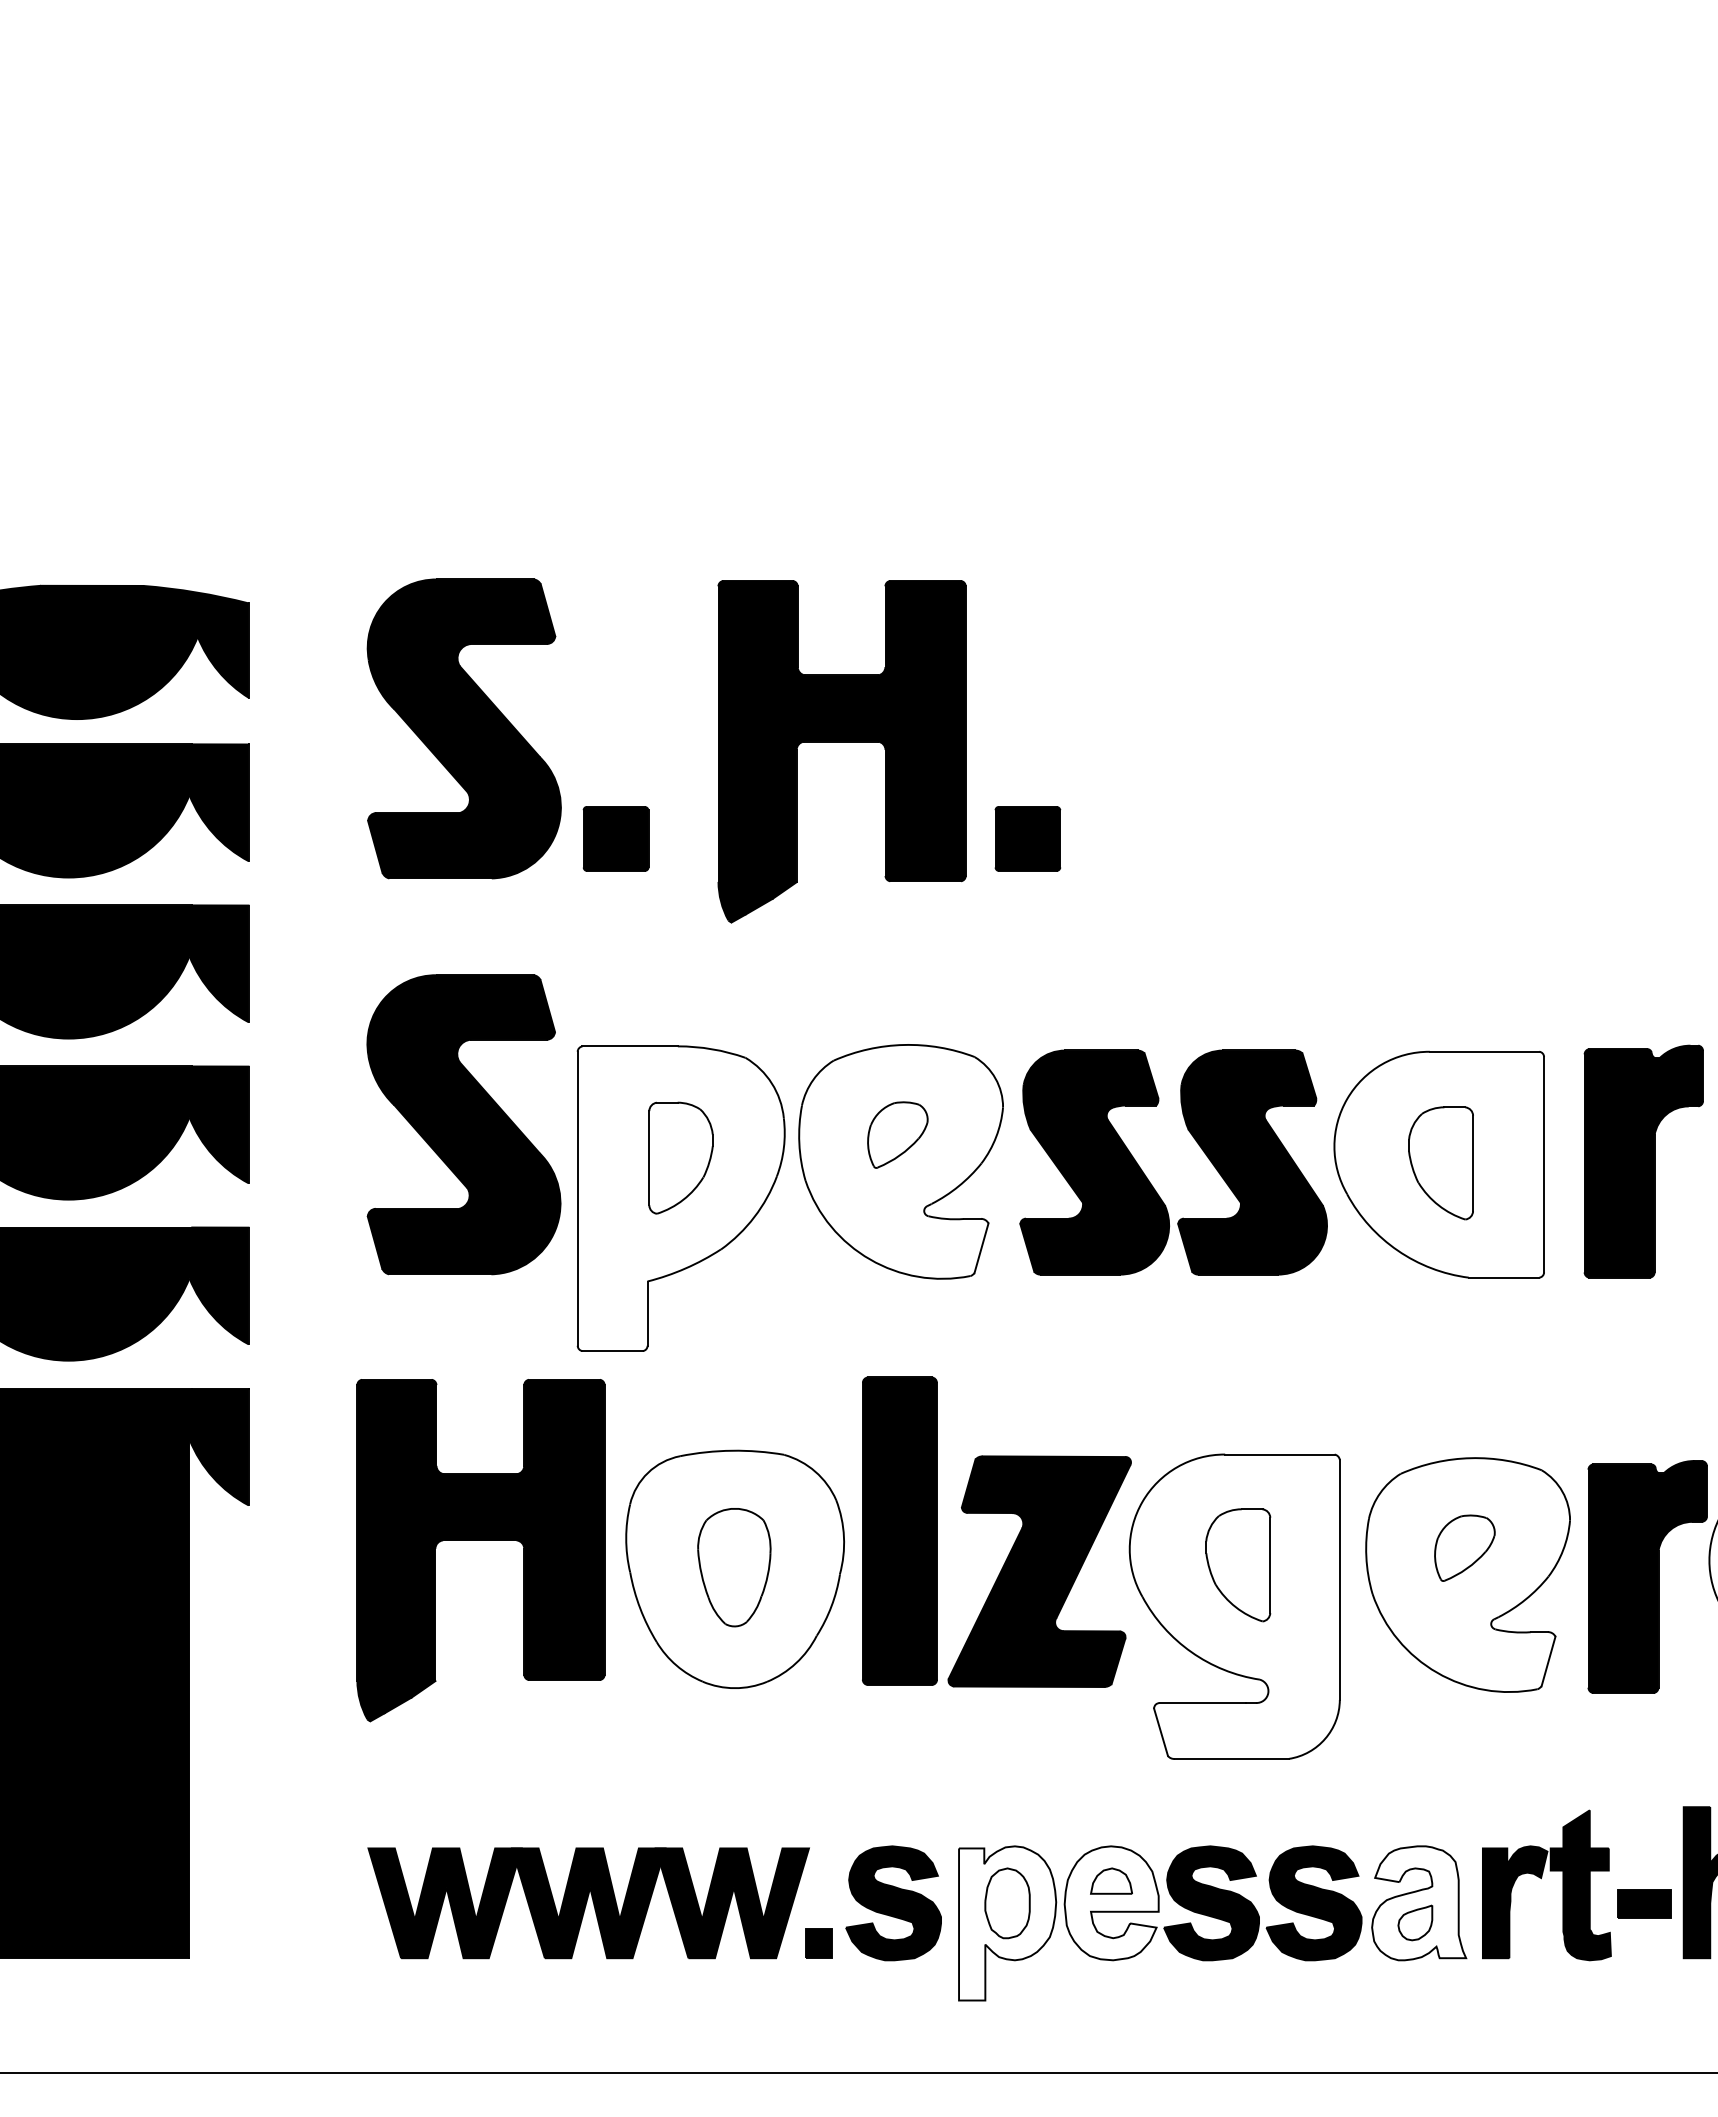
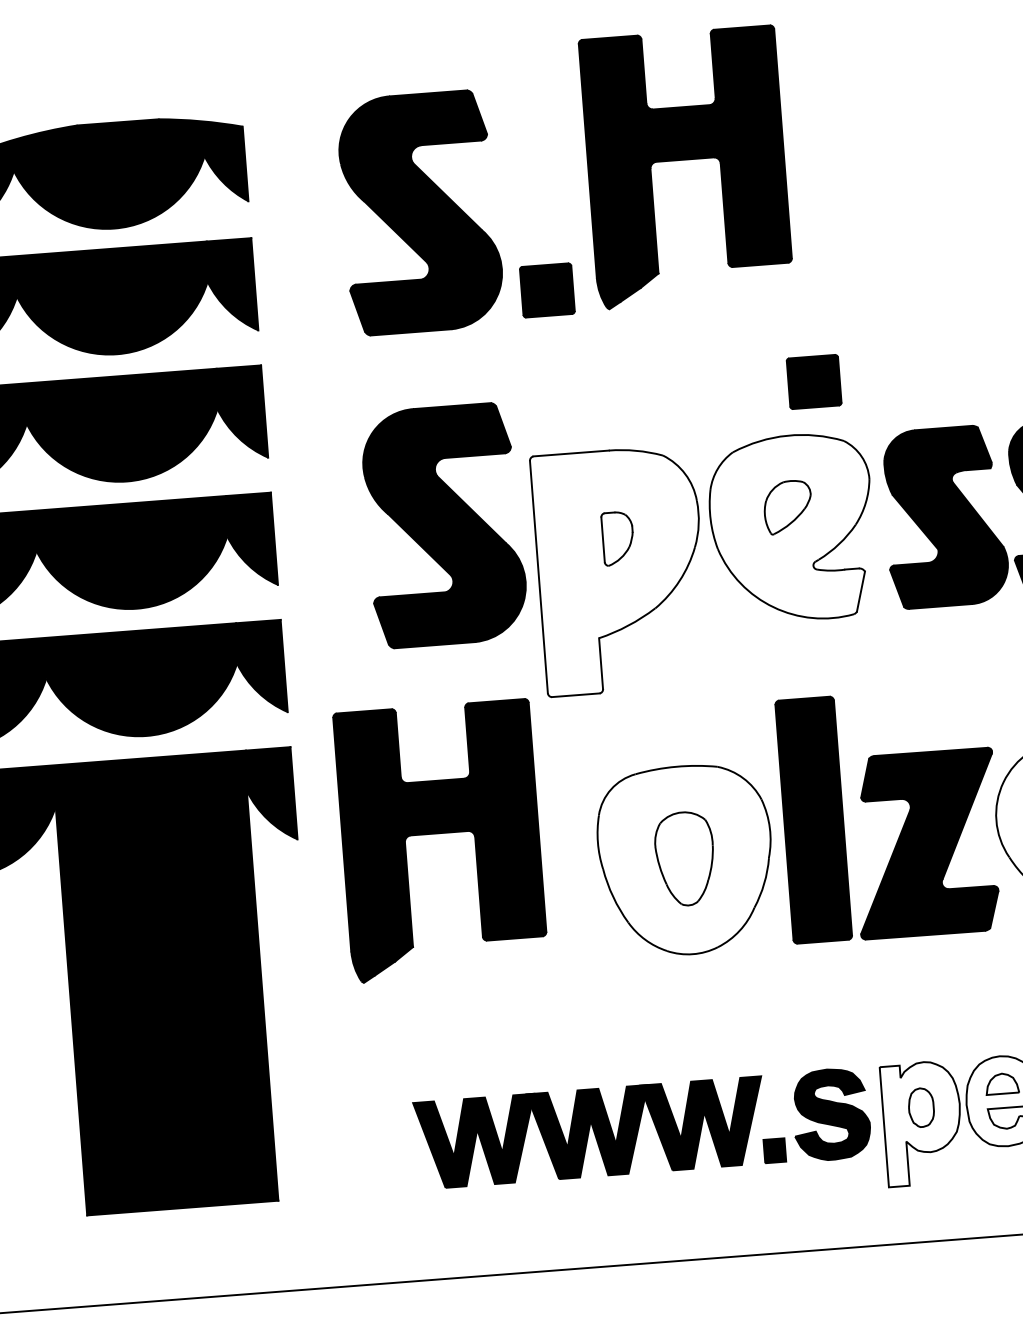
part: (841, 742) -> (685, 160), moved
part: (1027, 838) -> (813, 381), moved
part: (680, 1157) -> (617, 538), size x0.6
part: (480, 1540) -> (440, 833), moved
part: (1007, 1903) -> (921, 1107), size x0.7

